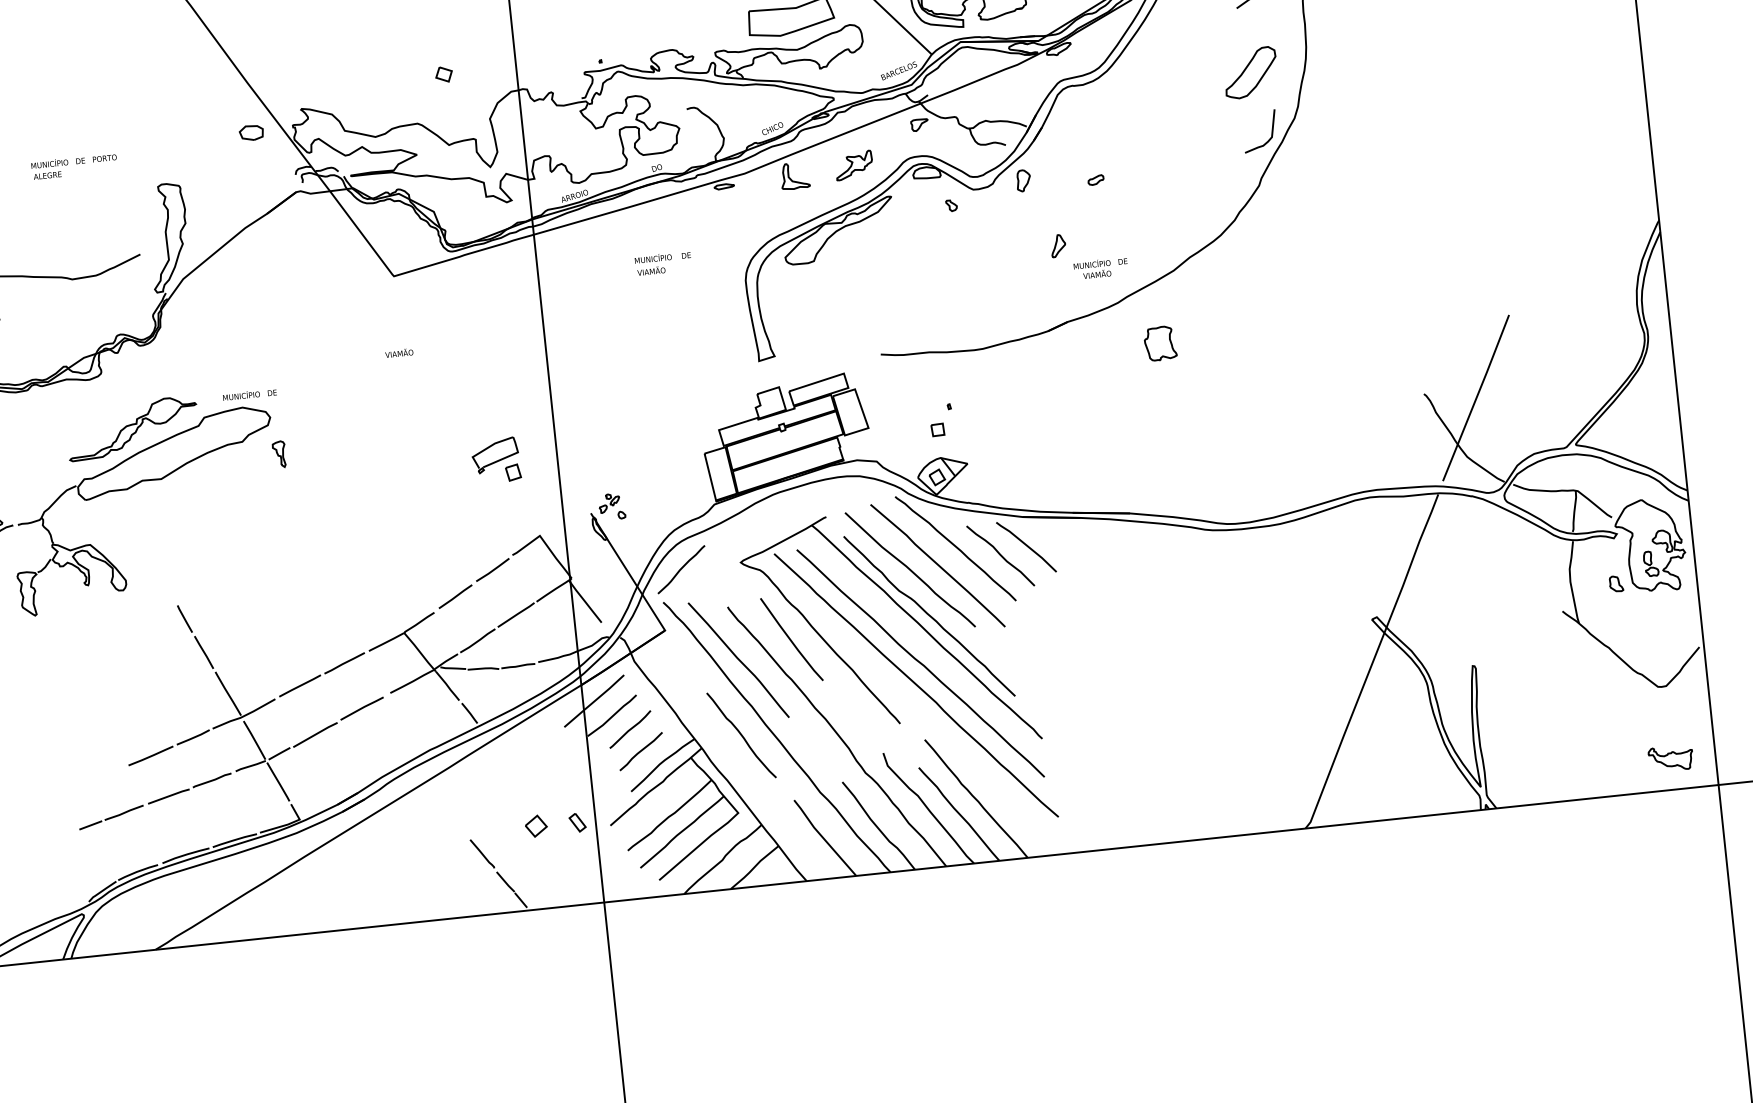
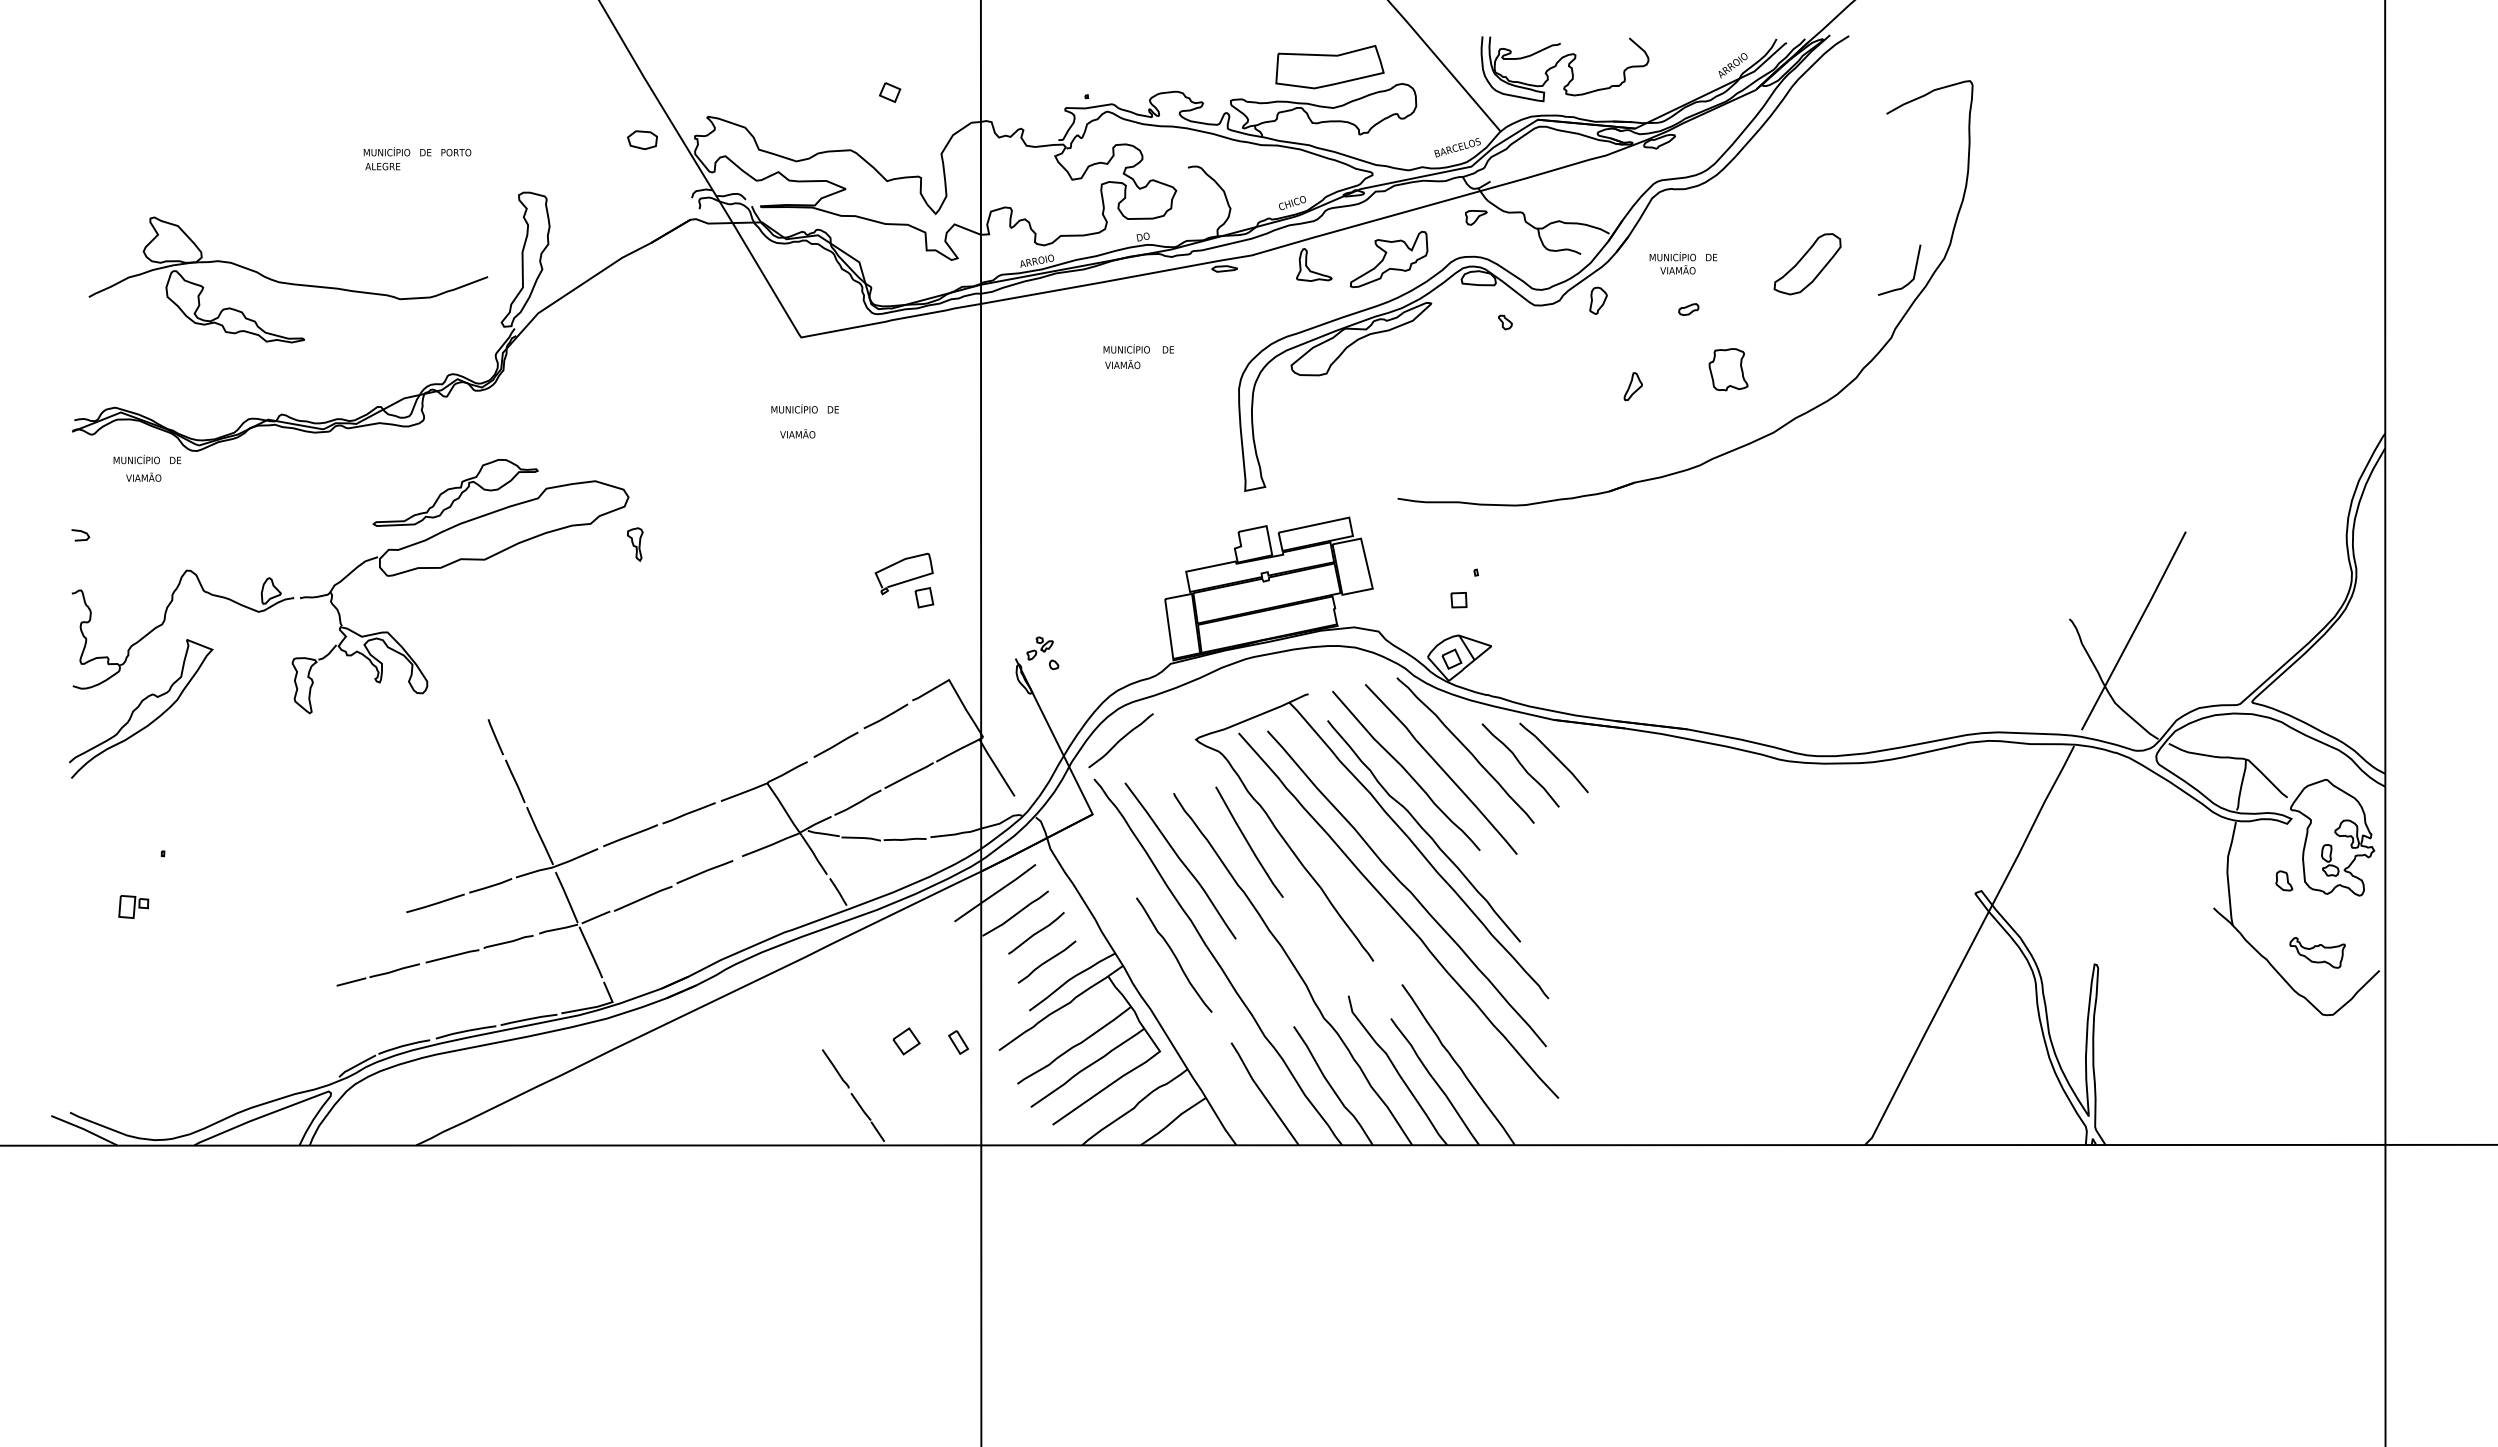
part: (1250, 73) -> (1807, 264), moved
part: (854, 165) -> (1389, 259), size x1.67
text: (1101, 268) -> (1683, 263), moved
part: (1160, 343) -> (1728, 369), moved
text: (249, 394) -> (804, 408), moved
part: (1670, 758) -> (2317, 952), moved

